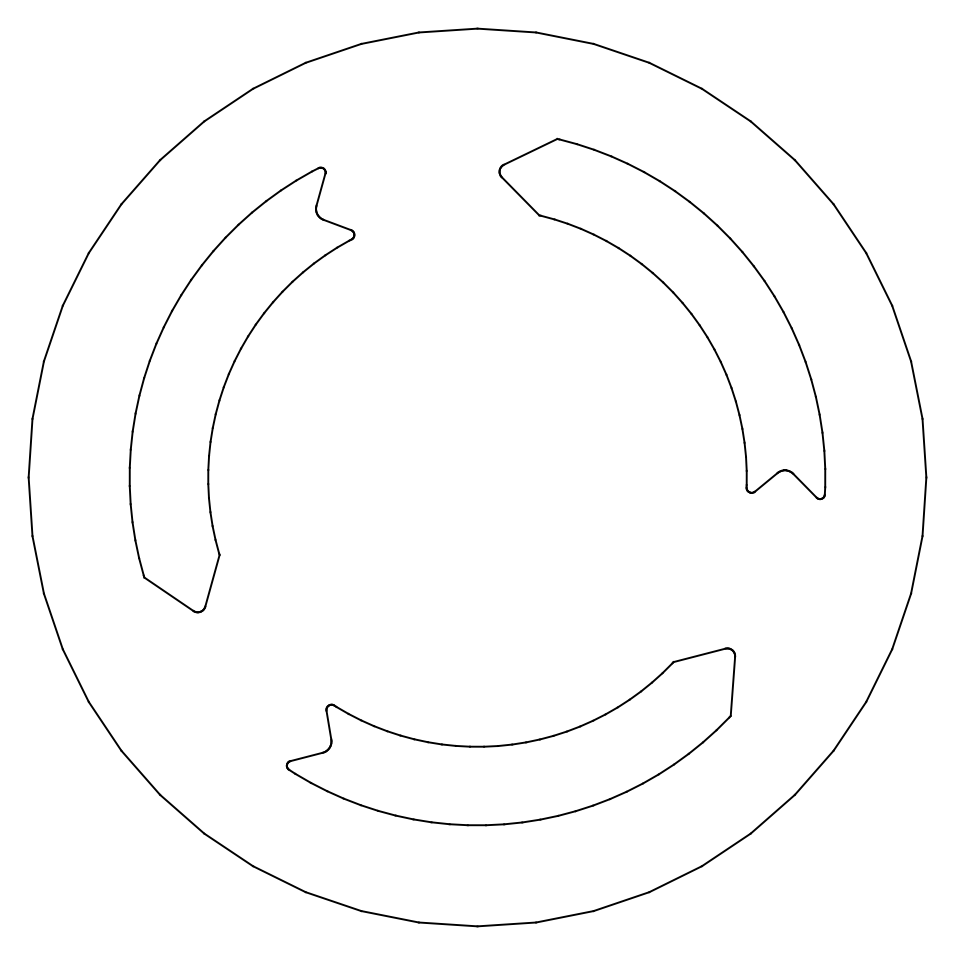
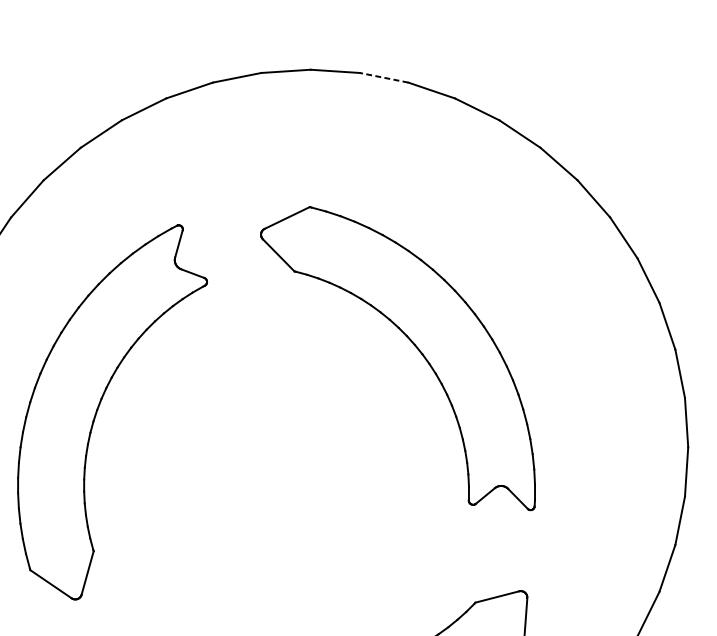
line: (564, 38) -> (383, 78), solid -> dashed
part: (680, 302) -> (413, 344), moved
part: (226, 383) -> (99, 406), moved

